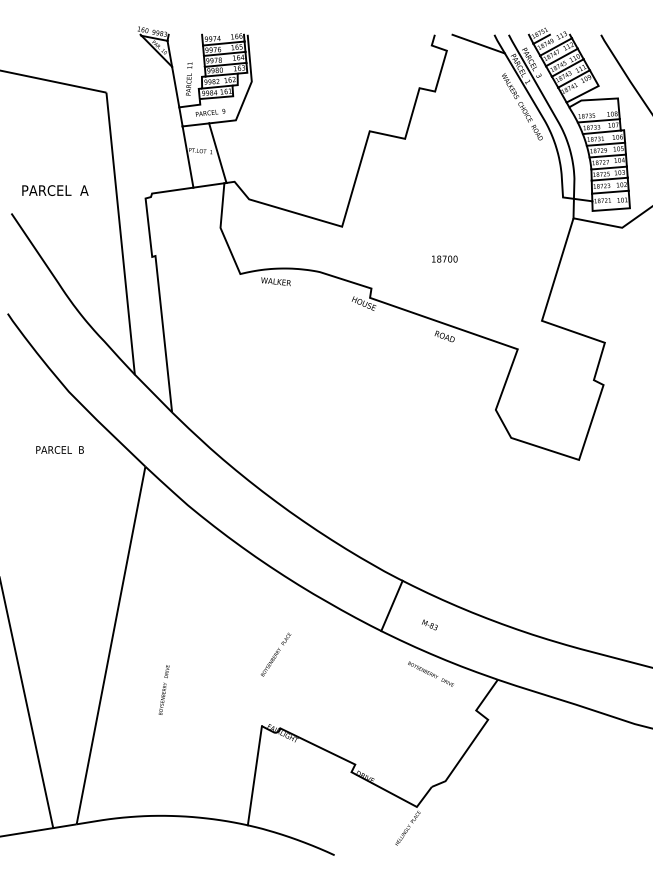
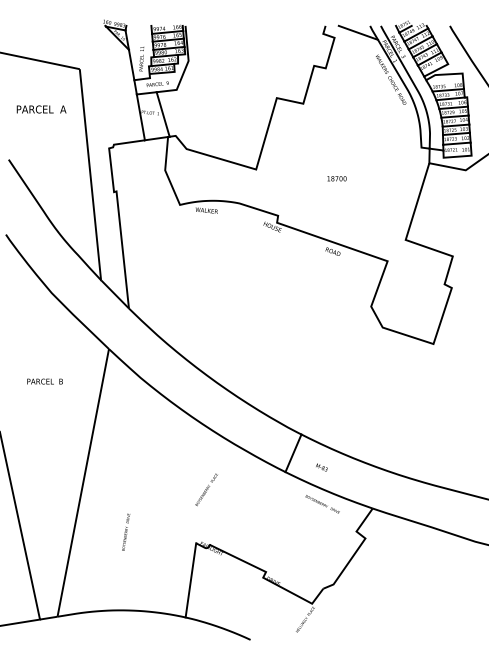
text: (55, 190) -> (41, 109), moved
text: (444, 258) -> (336, 178), moved
text: (59, 449) -> (44, 381), moved
text: (164, 689) -> (126, 531), moved

